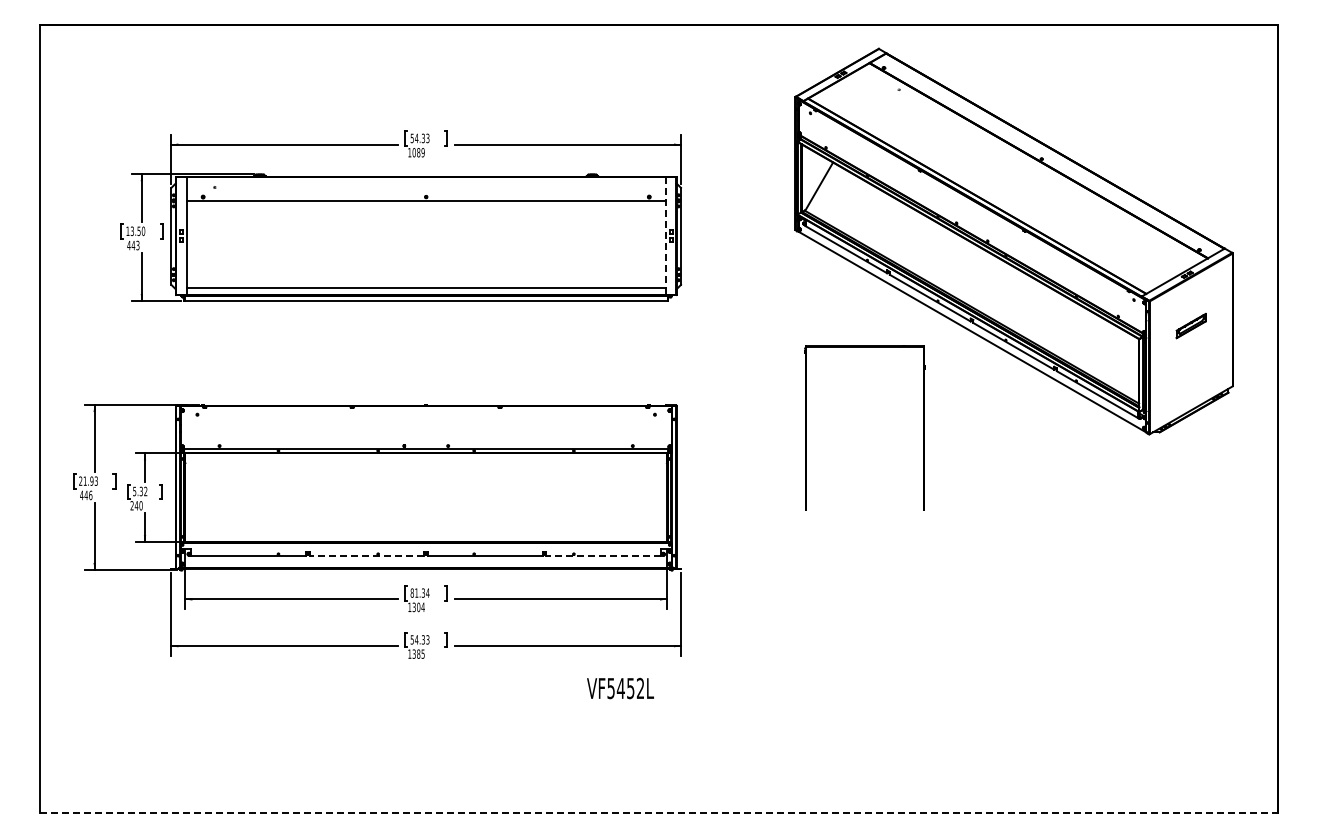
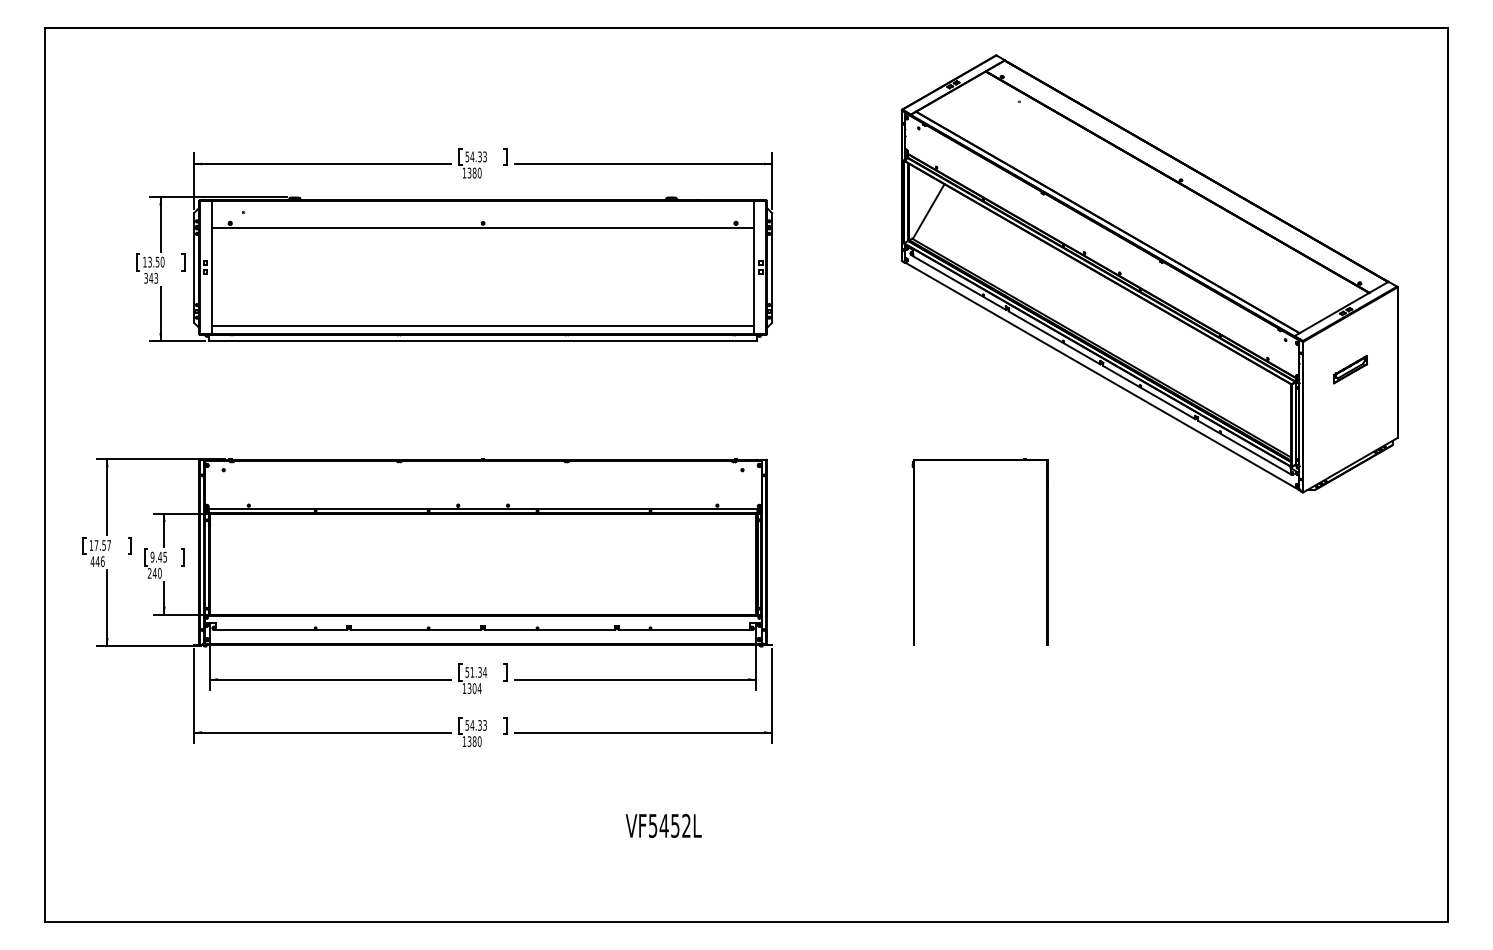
text: (418, 152) -> (474, 172), 1089 -> 1380
line: (665, 236) -> (754, 268), dashed -> solid
text: (128, 245) -> (145, 278), 443 -> 343
part: (806, 427) -> (914, 551), moved
text: (88, 480) -> (100, 544), 21.93 -> 17.57
text: (140, 491) -> (159, 557), 5.32 -> 9.45
line: (366, 556) -> (415, 630), dashed -> solid
line: (603, 556) -> (684, 630), dashed -> solid
text: (411, 592) -> (466, 671), 81.34 -> 51.34
text: (422, 653) -> (478, 740), 1385 -> 1380
text: (620, 688) -> (663, 825), moved
line: (658, 812) -> (746, 921), dashed -> solid

